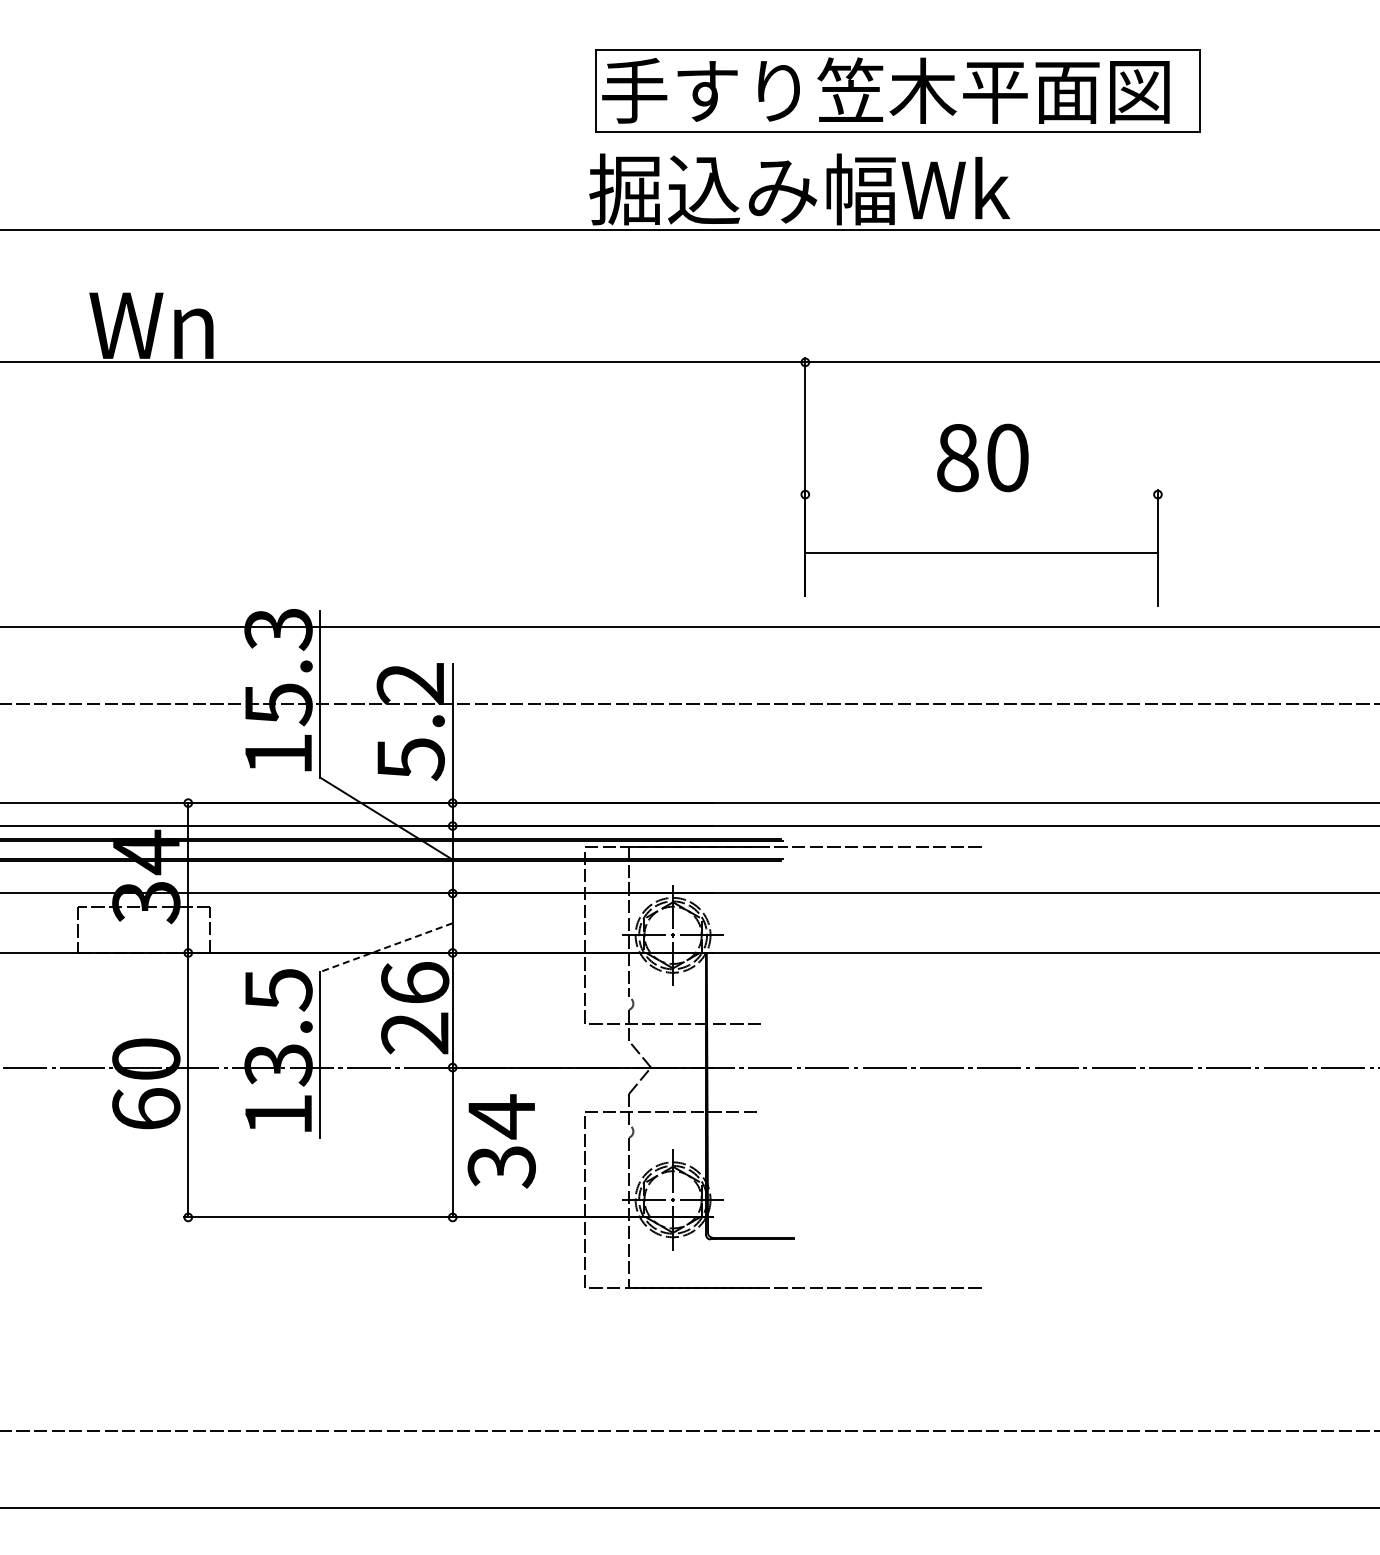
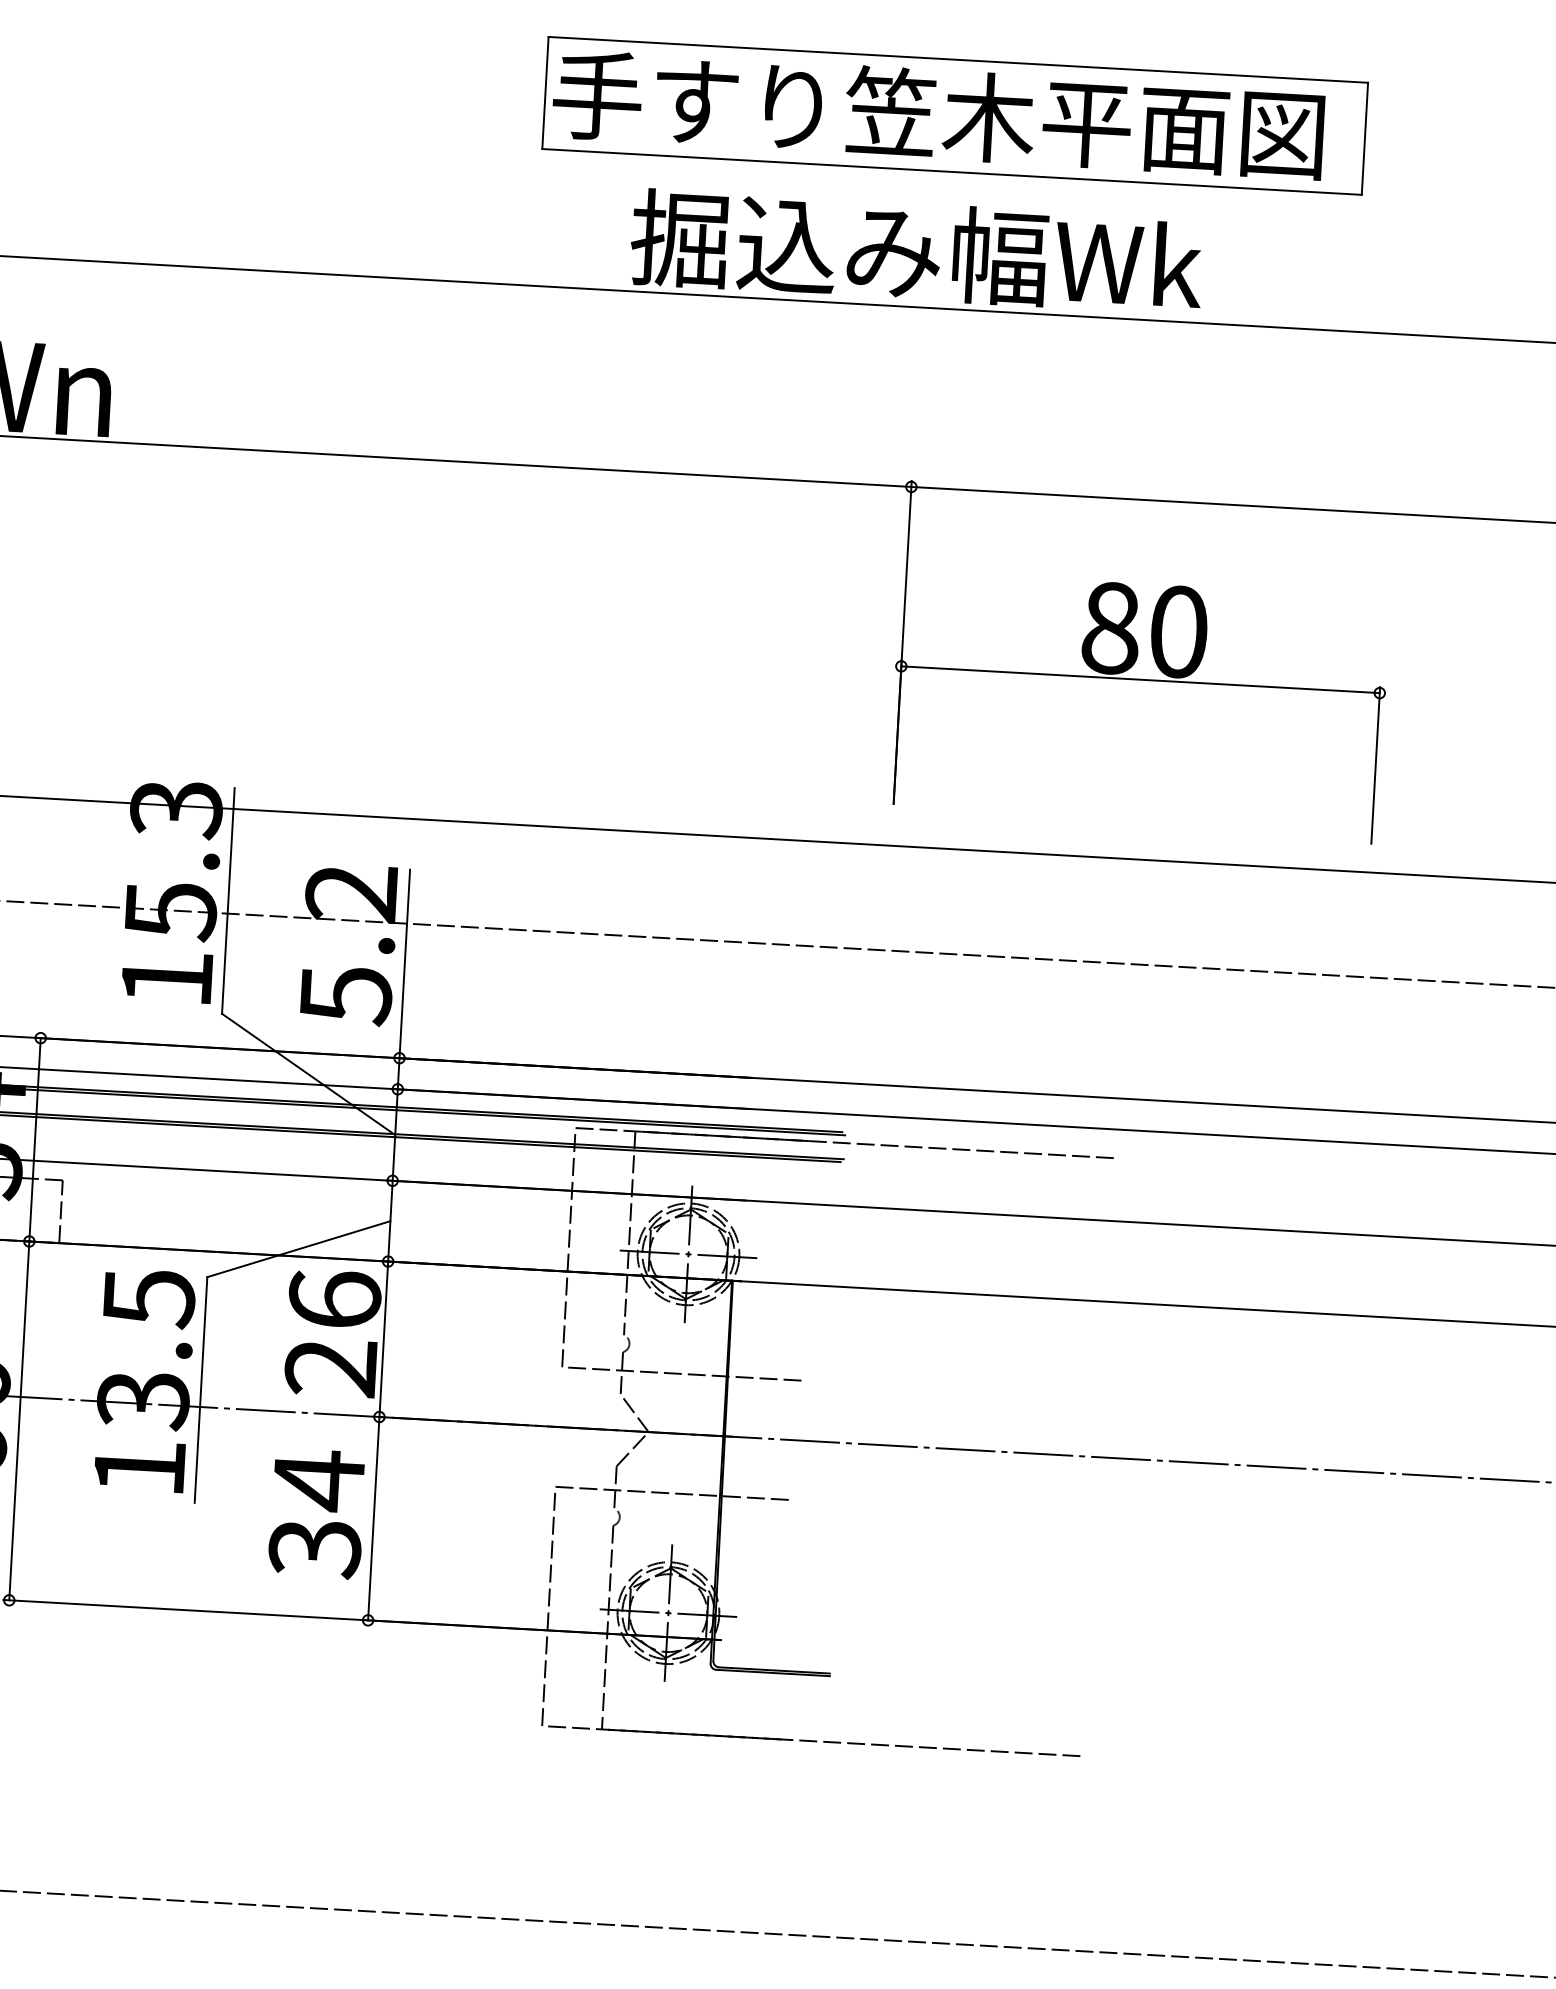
part: (897, 90) -> (954, 115), moved
line: (981, 552) -> (1140, 679), moved
line: (386, 947) -> (298, 1249), dashed -> solid
text: (501, 1141) -> (316, 1514), moved

